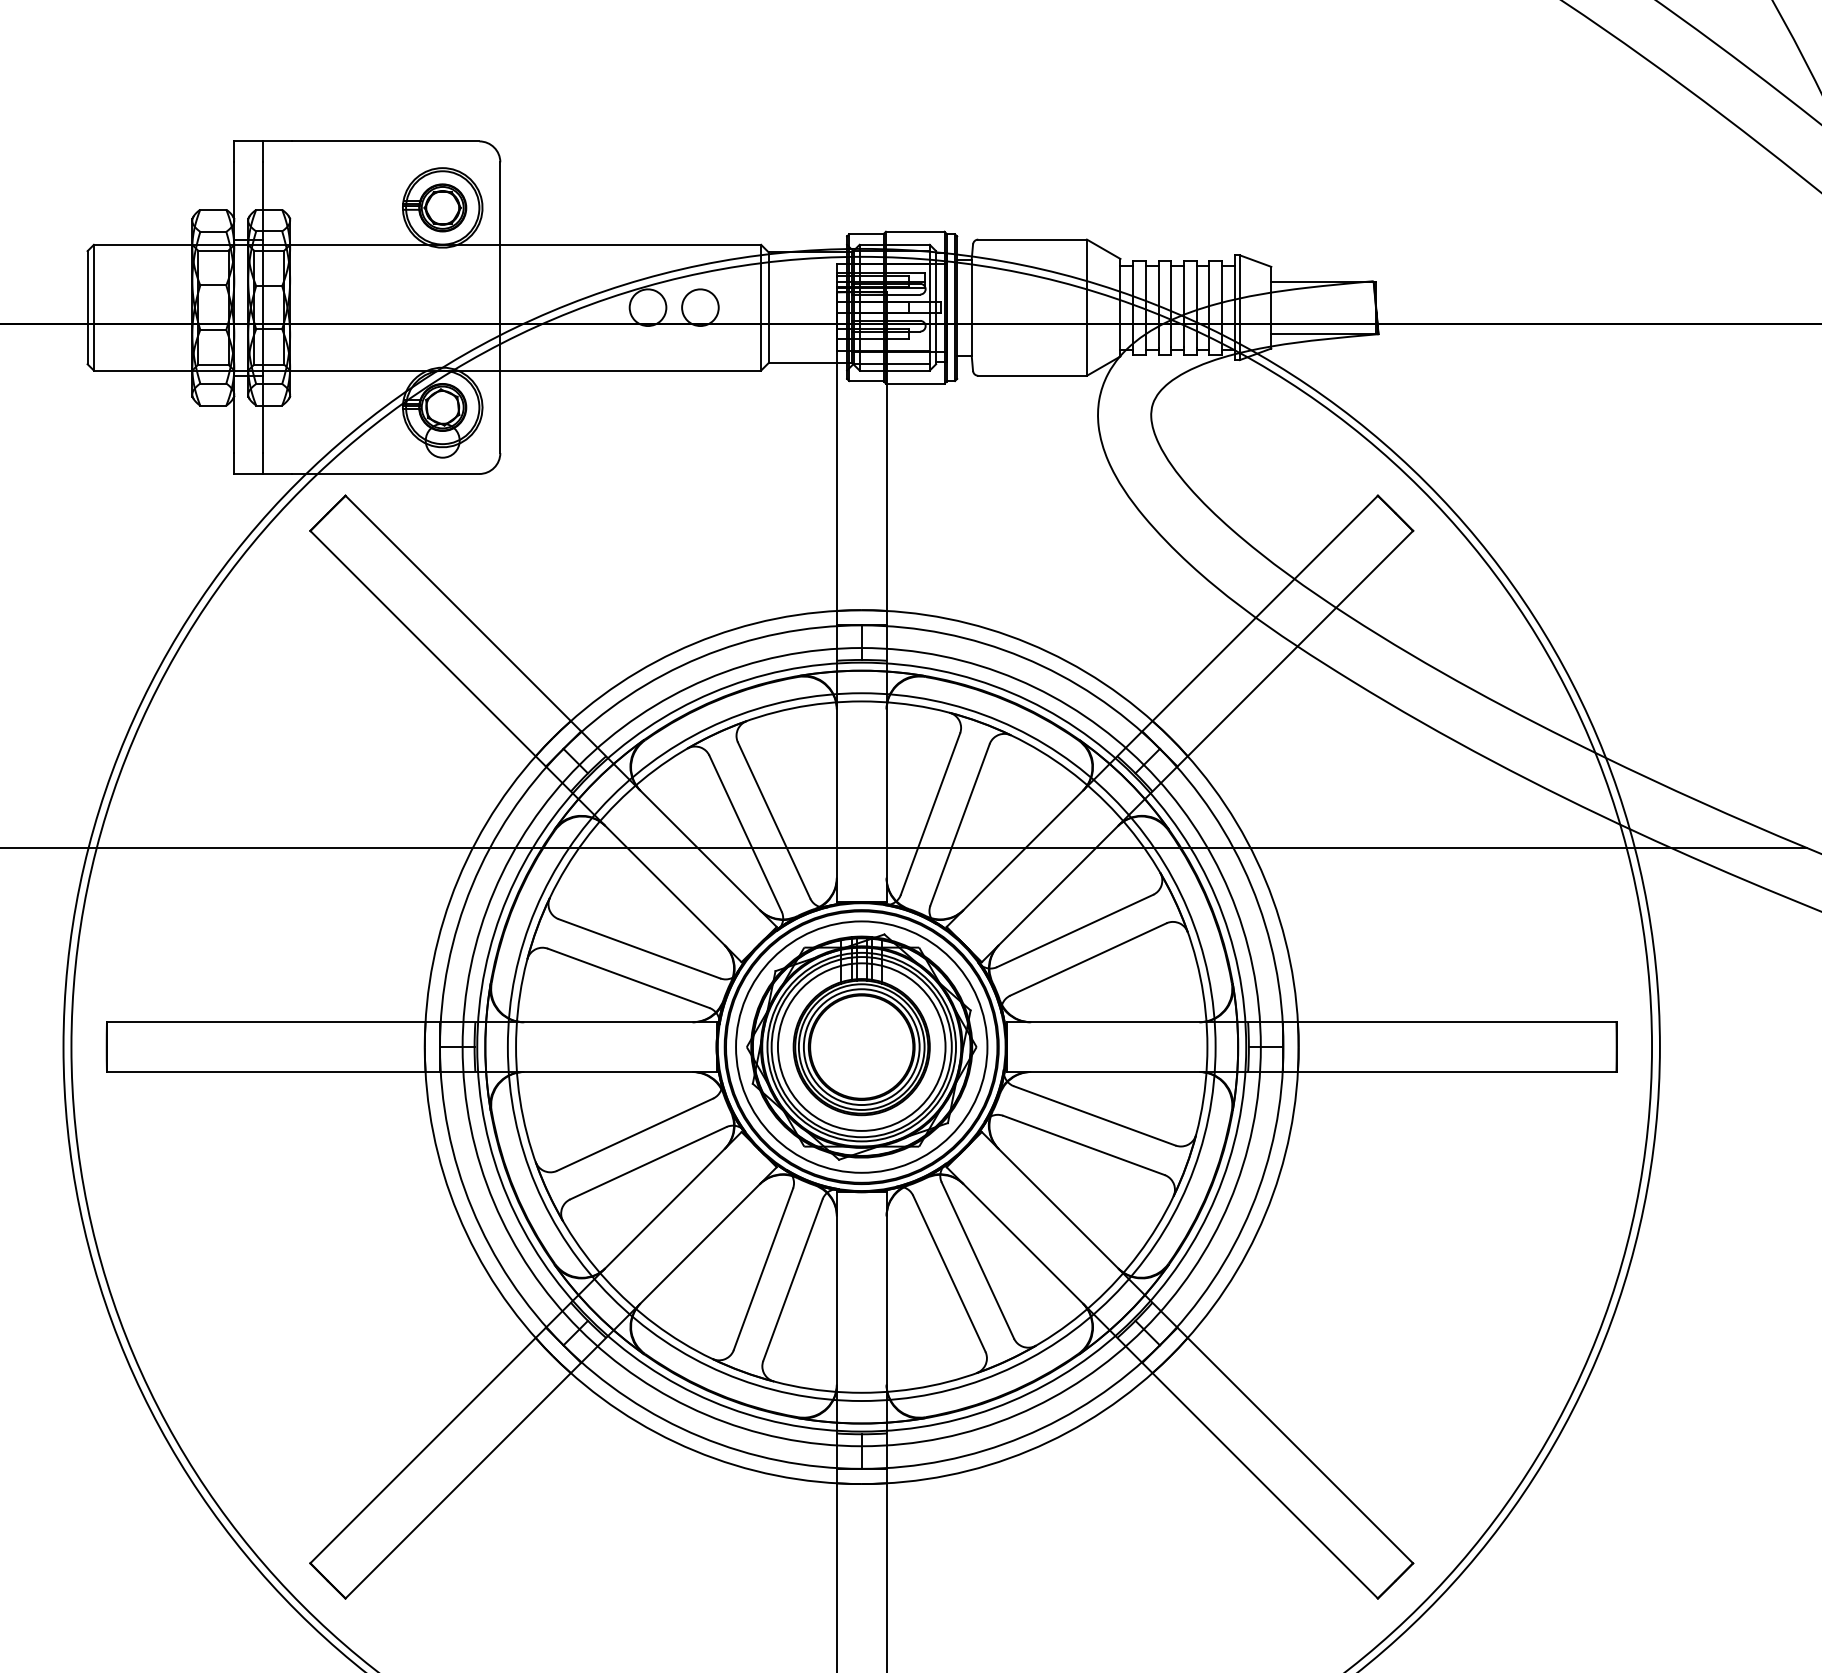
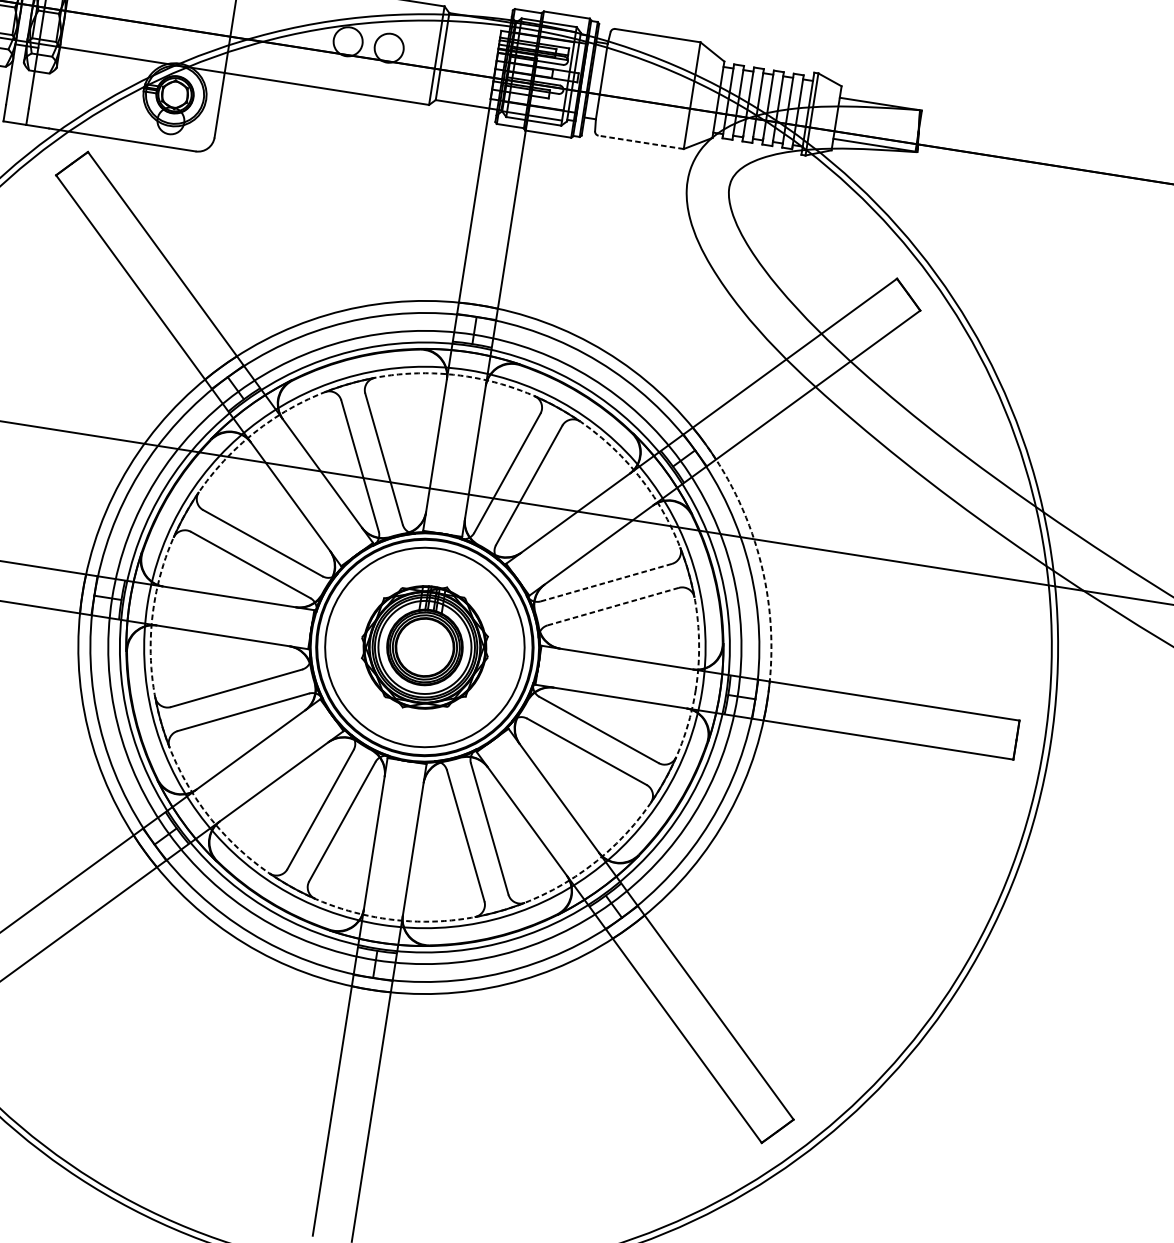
line: (1032, 375) -> (641, 142), solid -> dashed
arc: (1265, 879) -> (761, 565), solid -> dashed
line: (1075, 930) -> (606, 582), solid -> dashed
line: (1088, 959) -> (613, 606), solid -> dashed
circle: (861, 1046) -> (424, 646), solid -> dashed
part: (861, 1046) -> (424, 646), size x0.7

